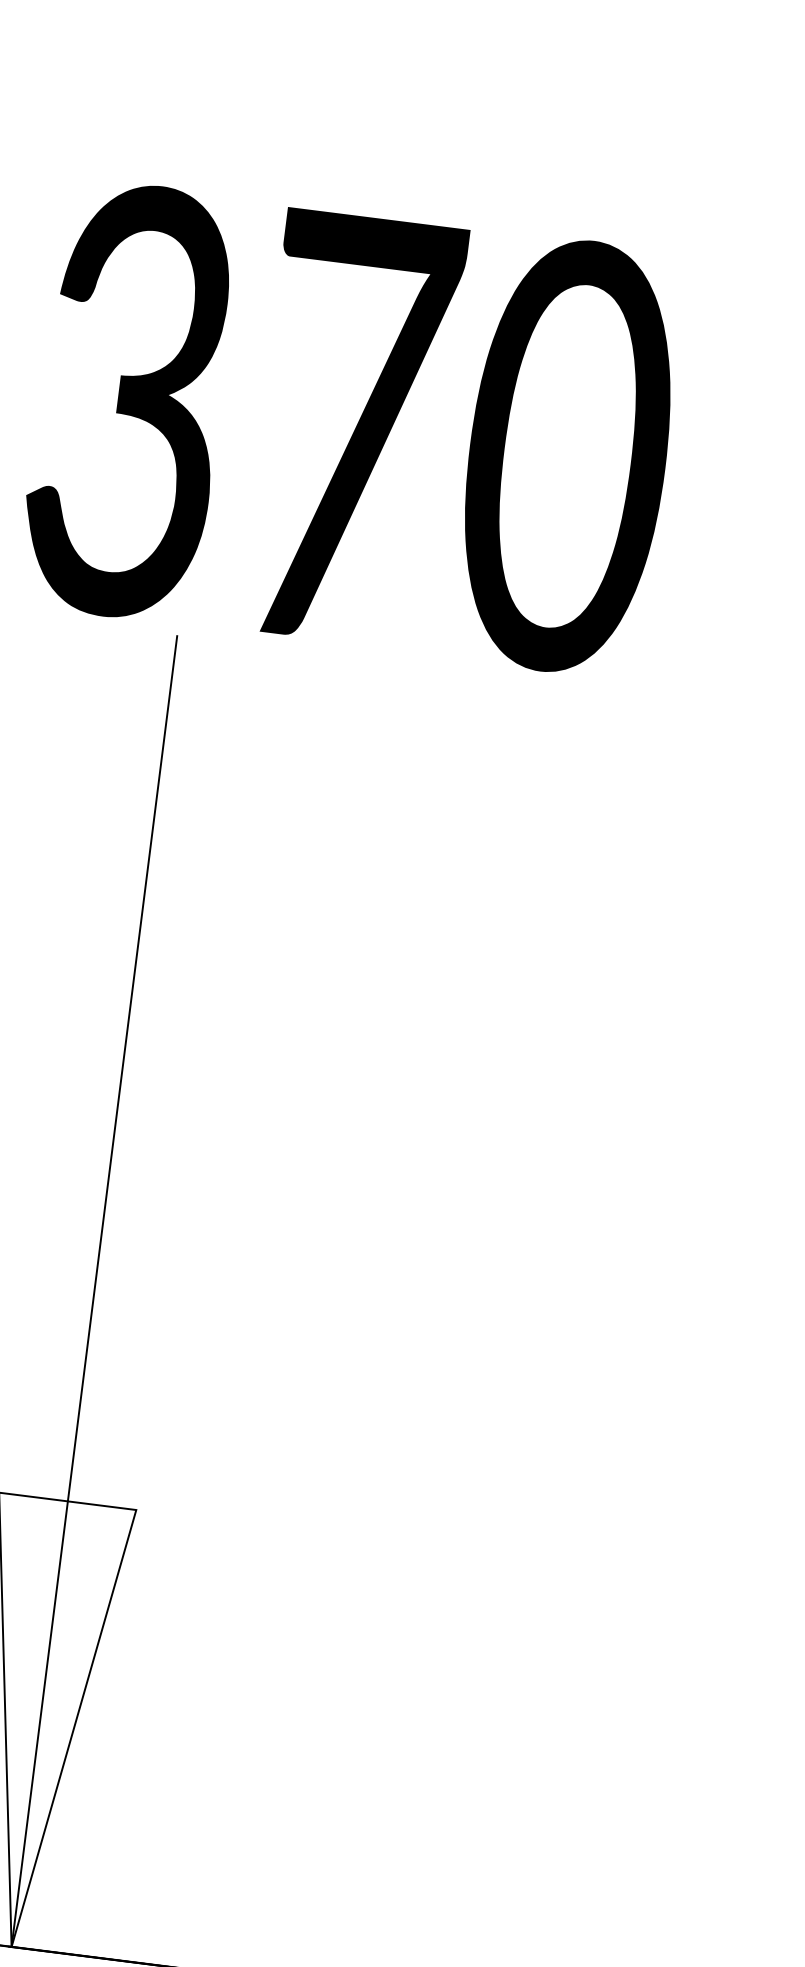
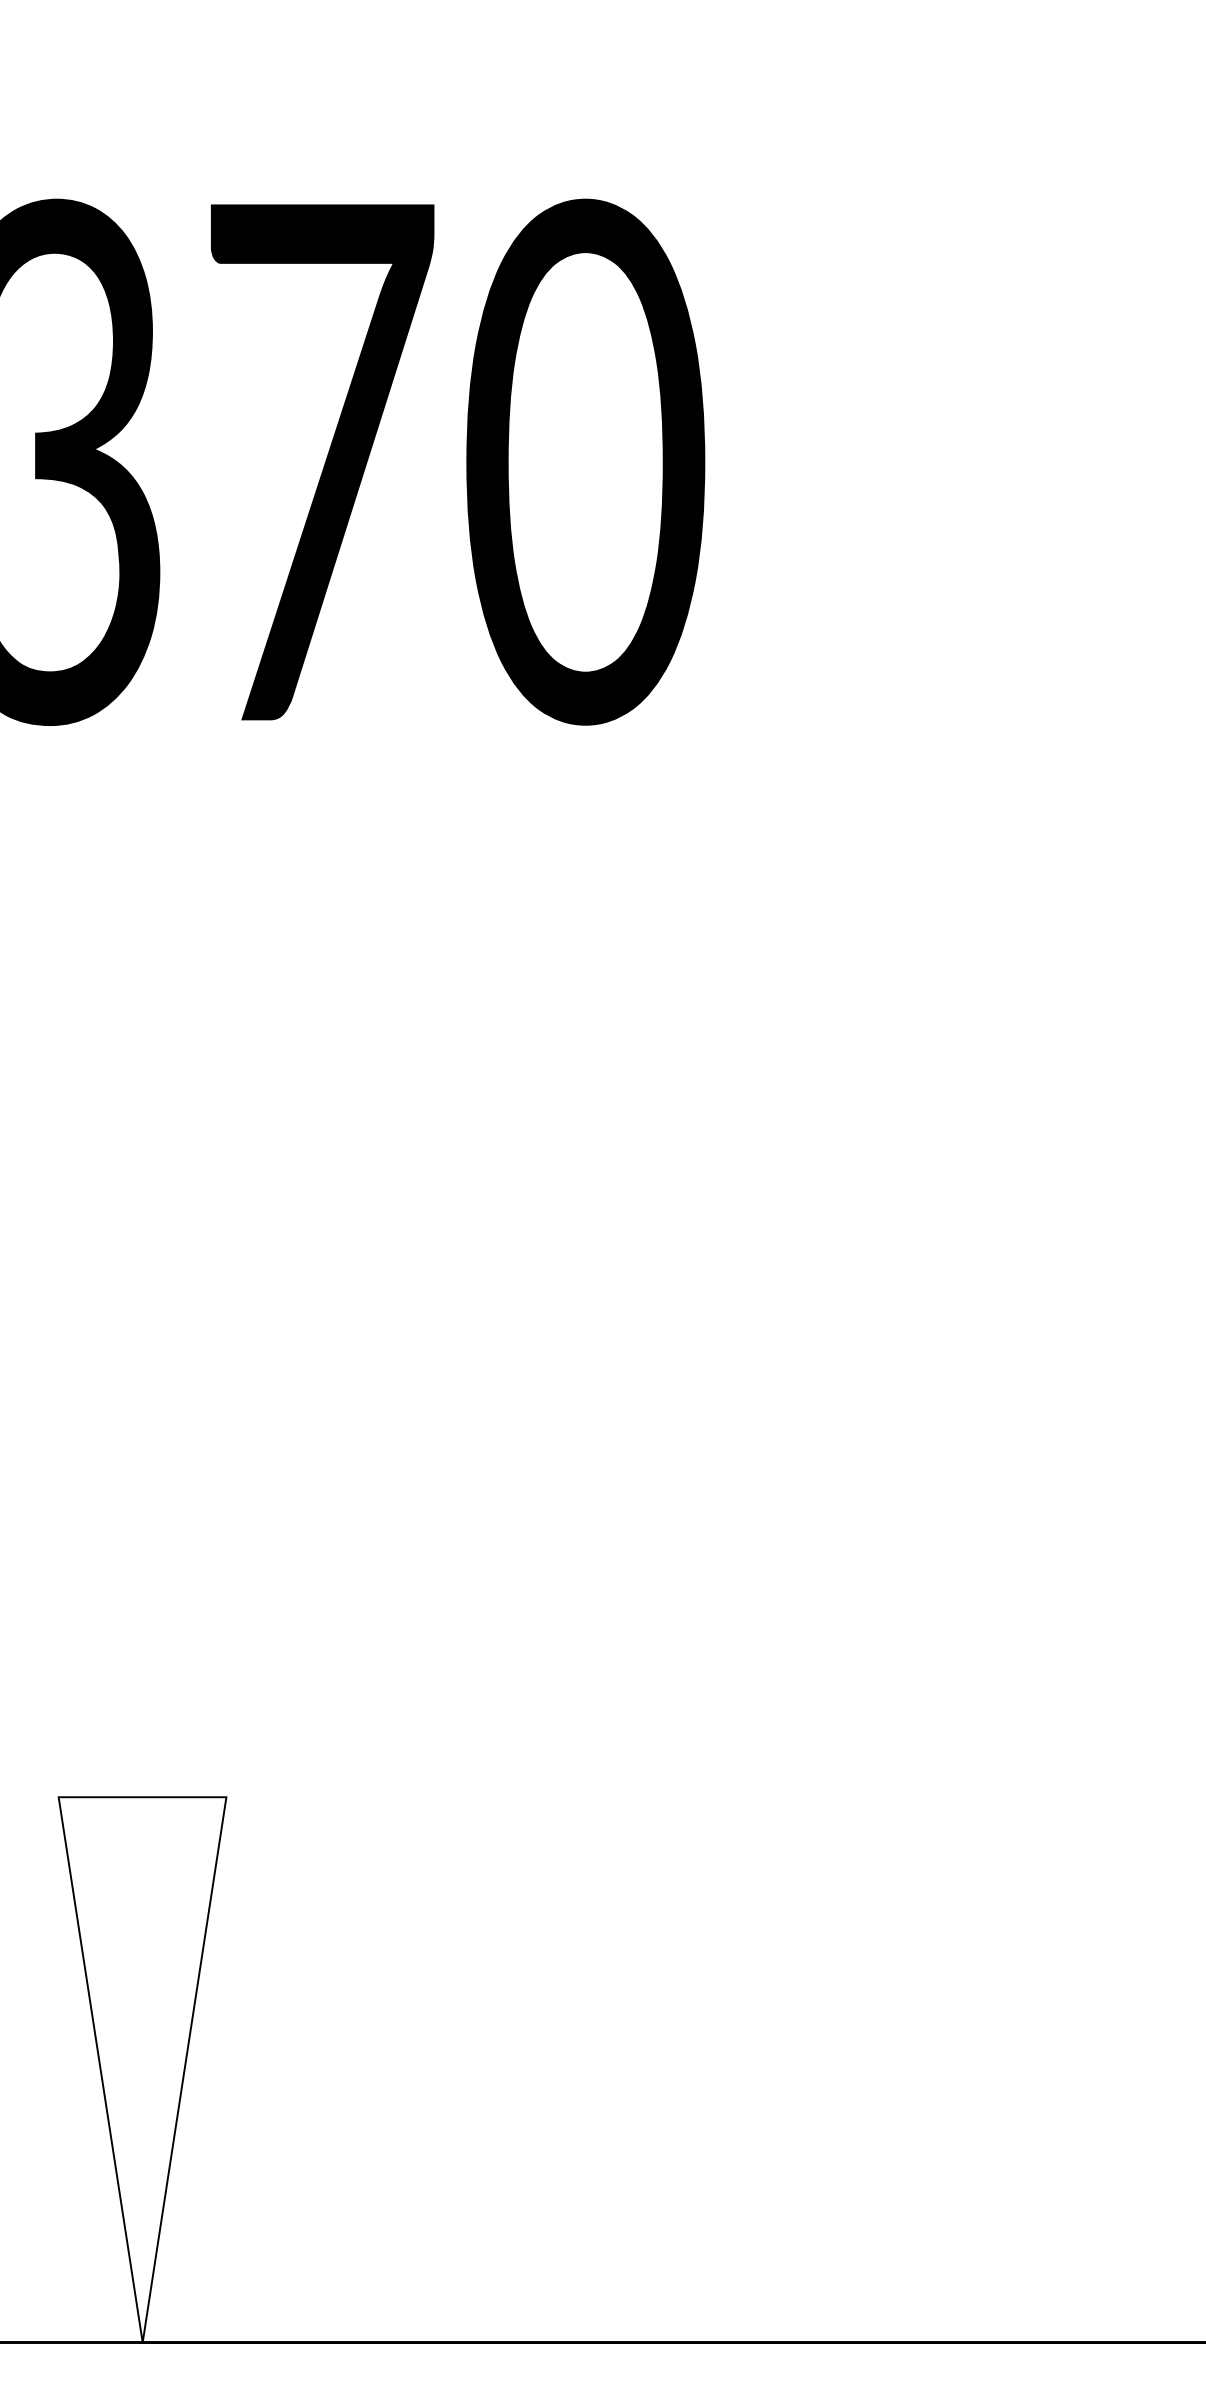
line: (94, 1291) -> (142, 1540), removed

